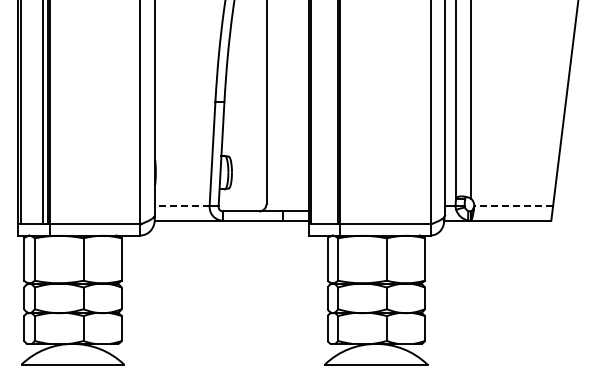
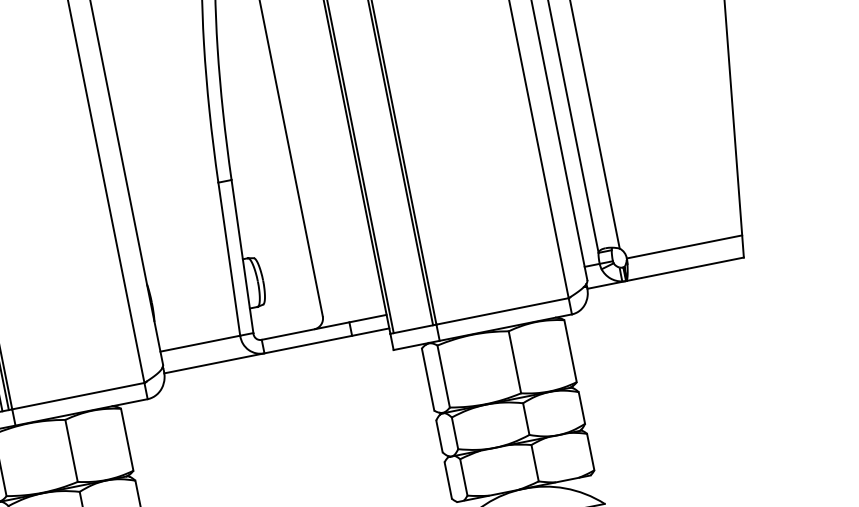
line: (181, 205) -> (198, 343), dashed -> solid
line: (513, 205) -> (684, 246), dashed -> solid

